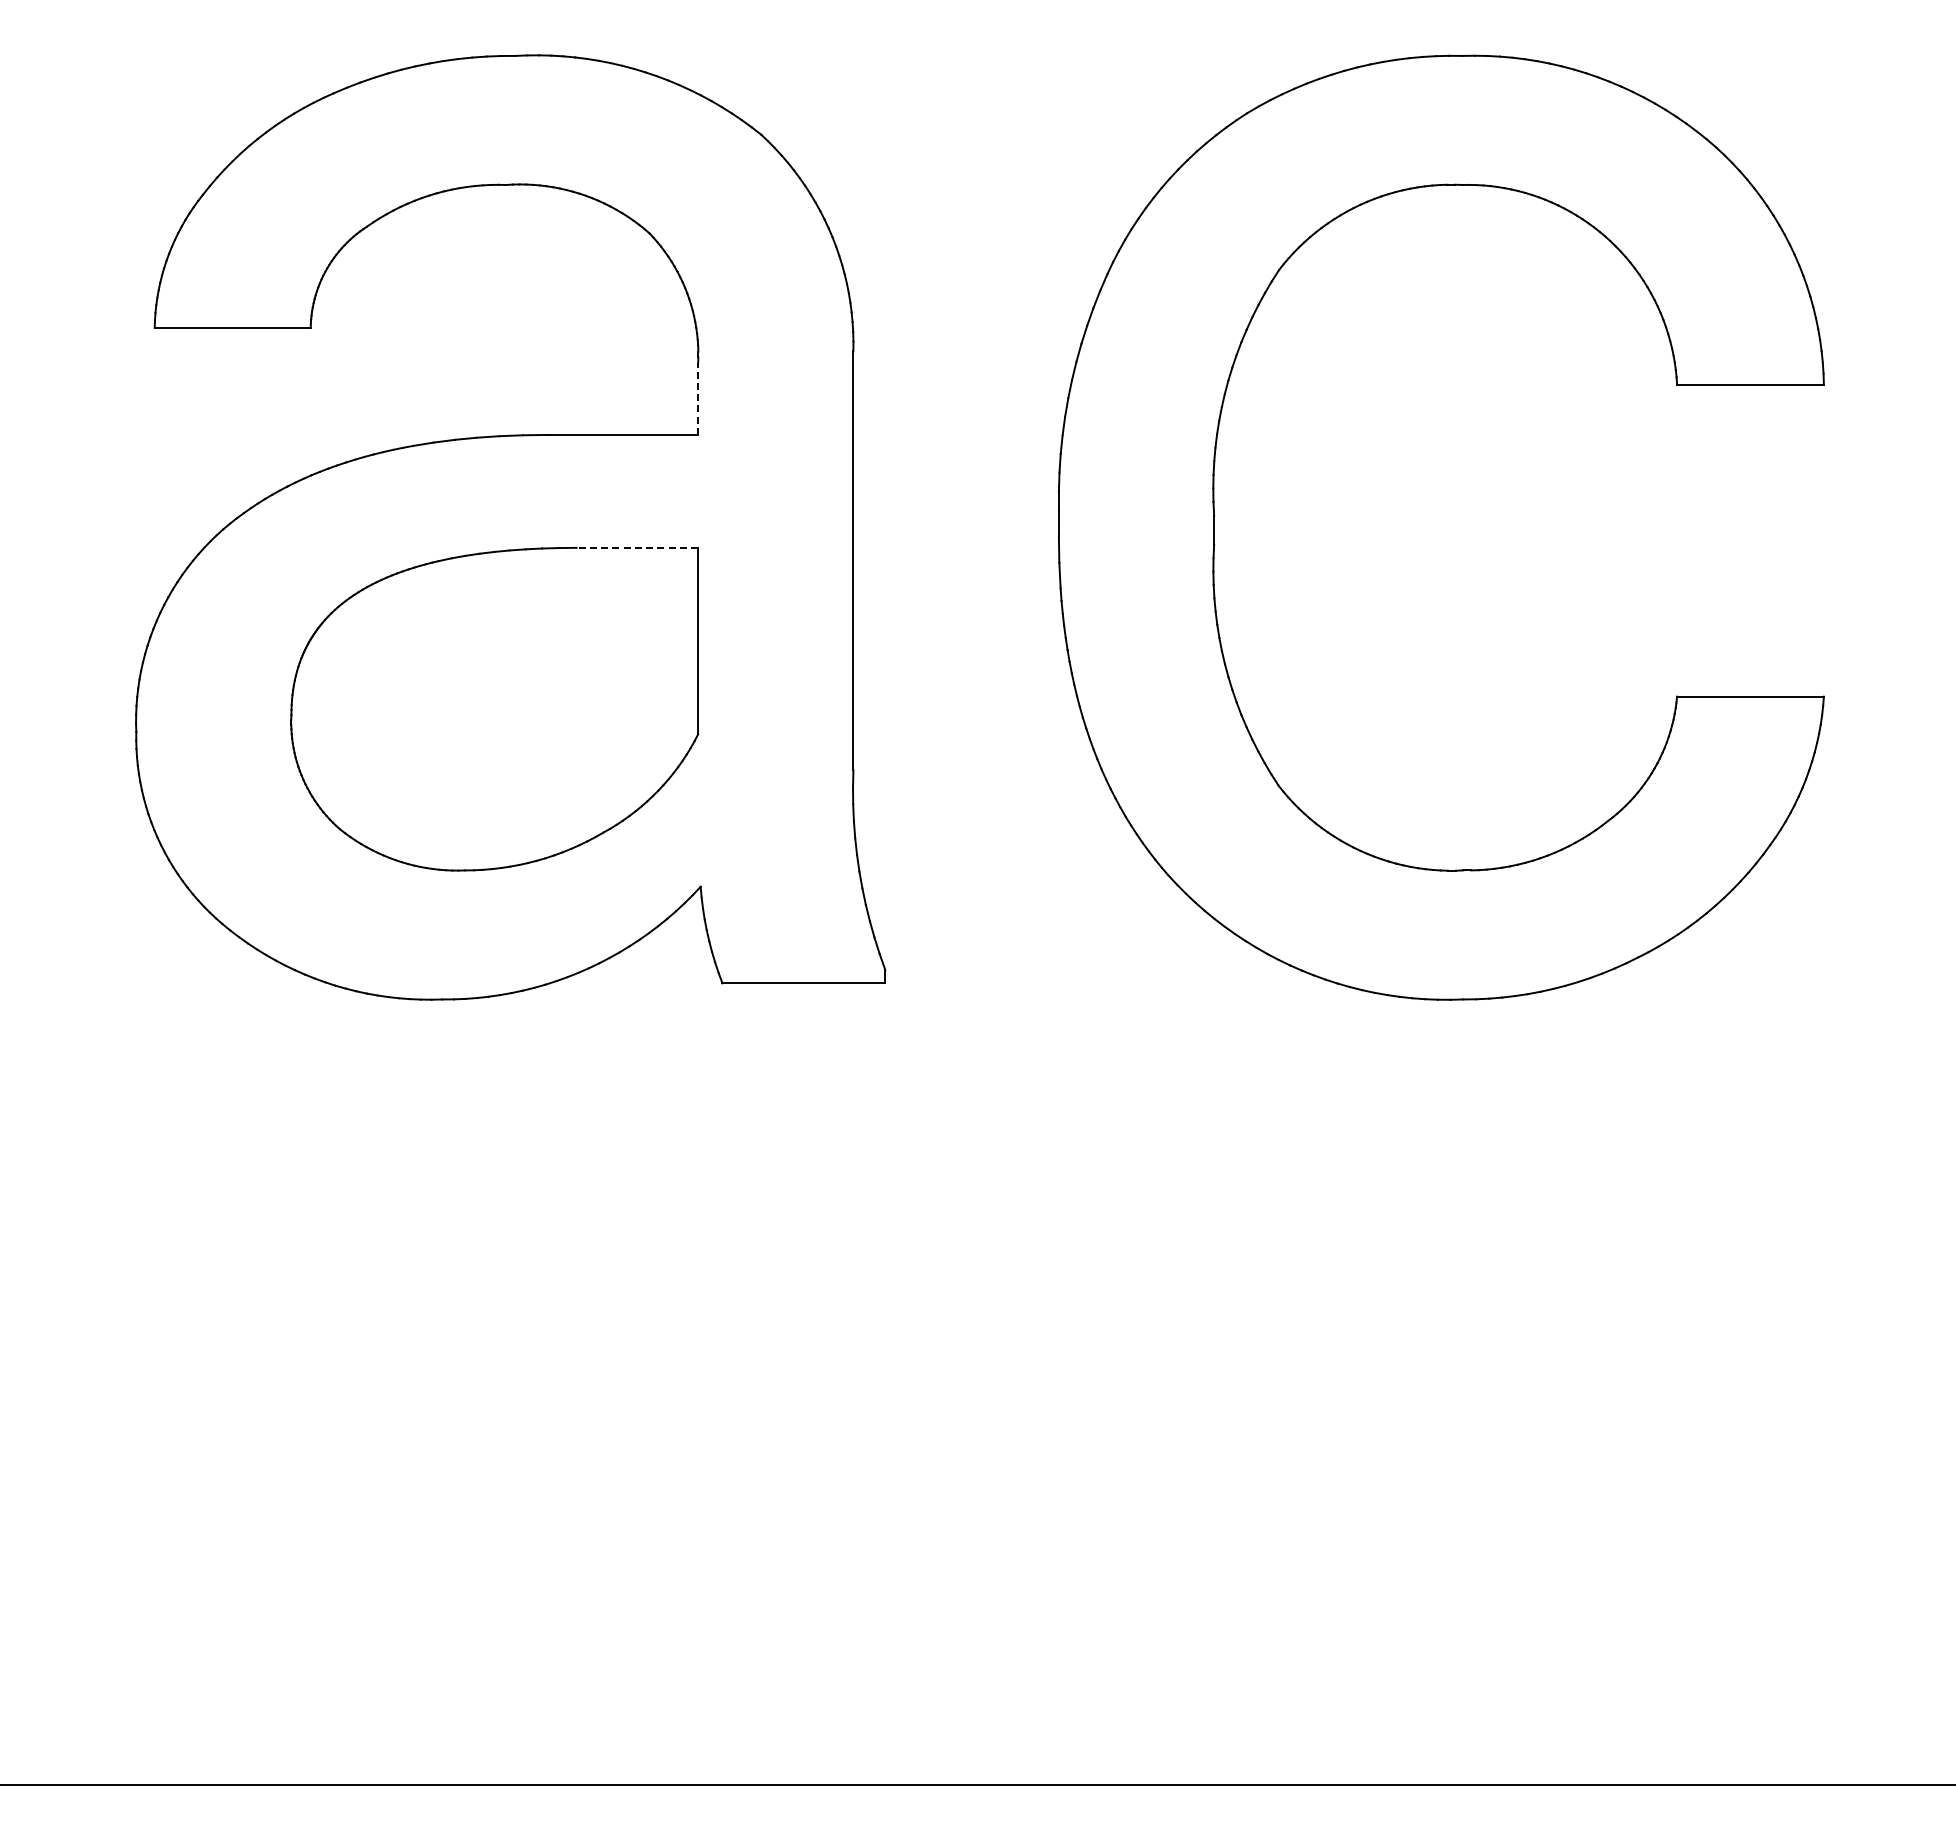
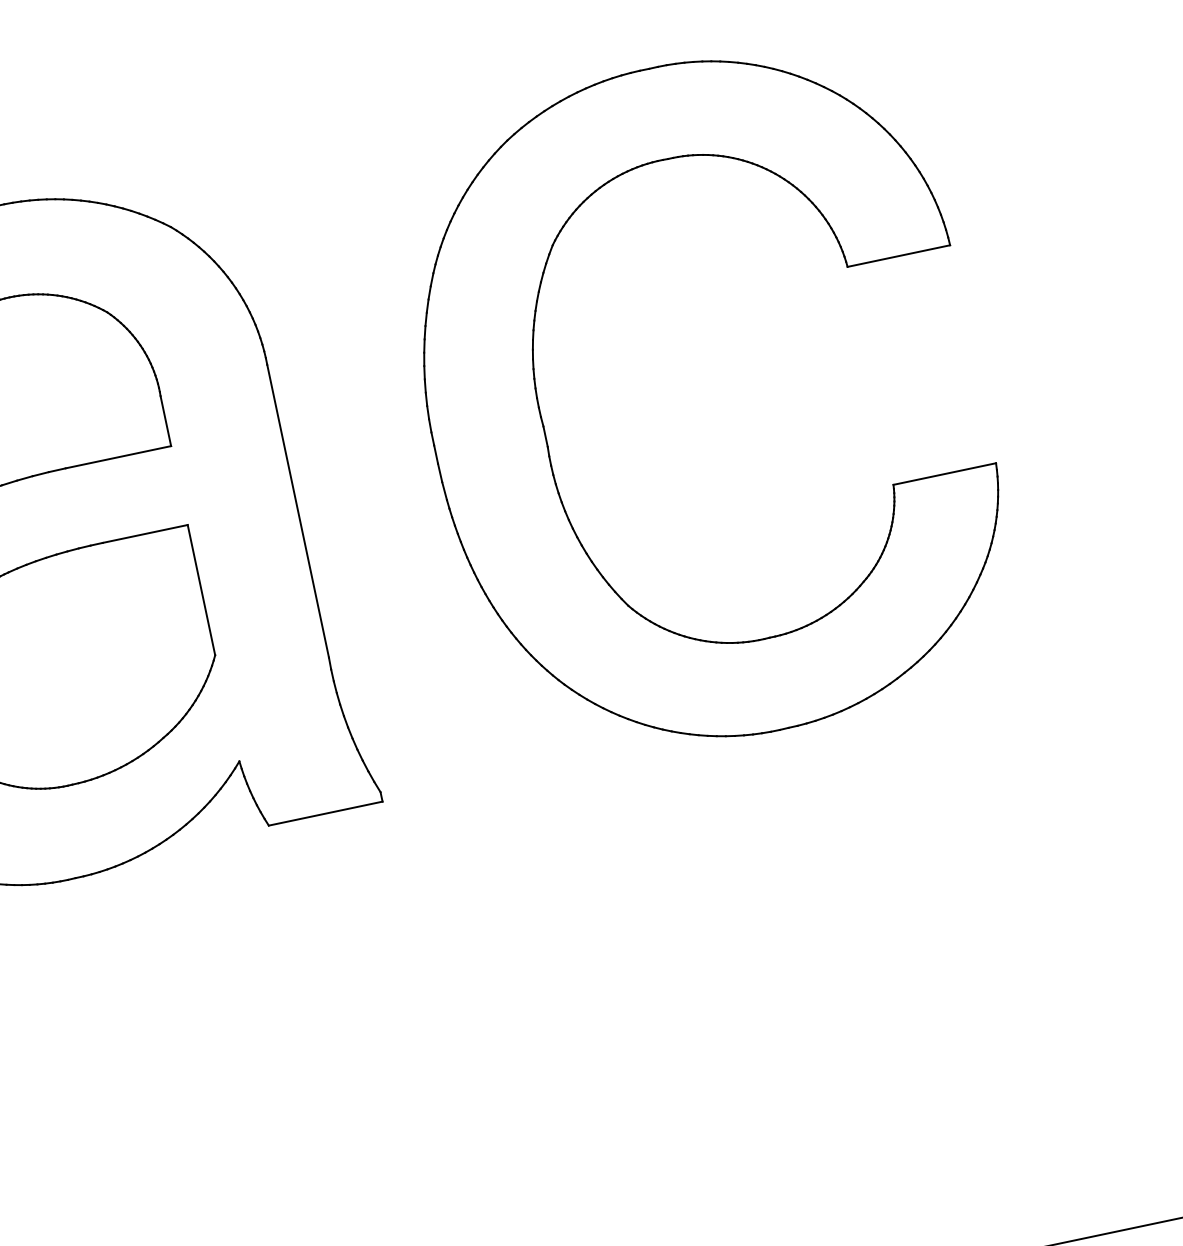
line: (698, 399) -> (166, 421), dashed -> solid
line: (637, 547) -> (145, 533), dashed -> solid

